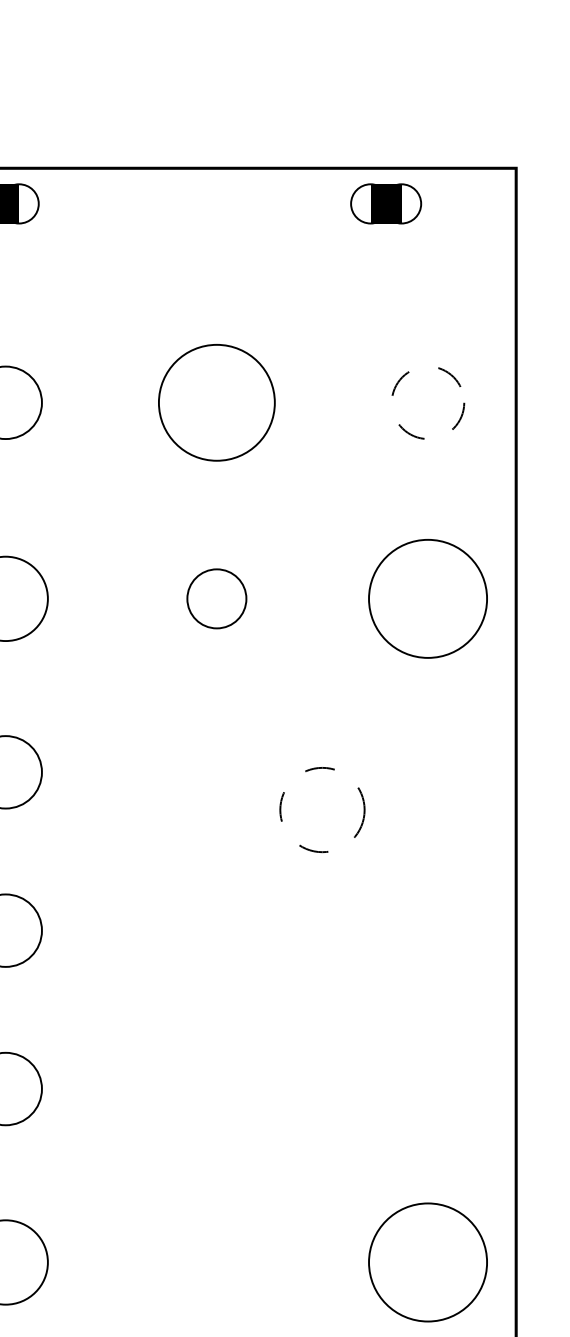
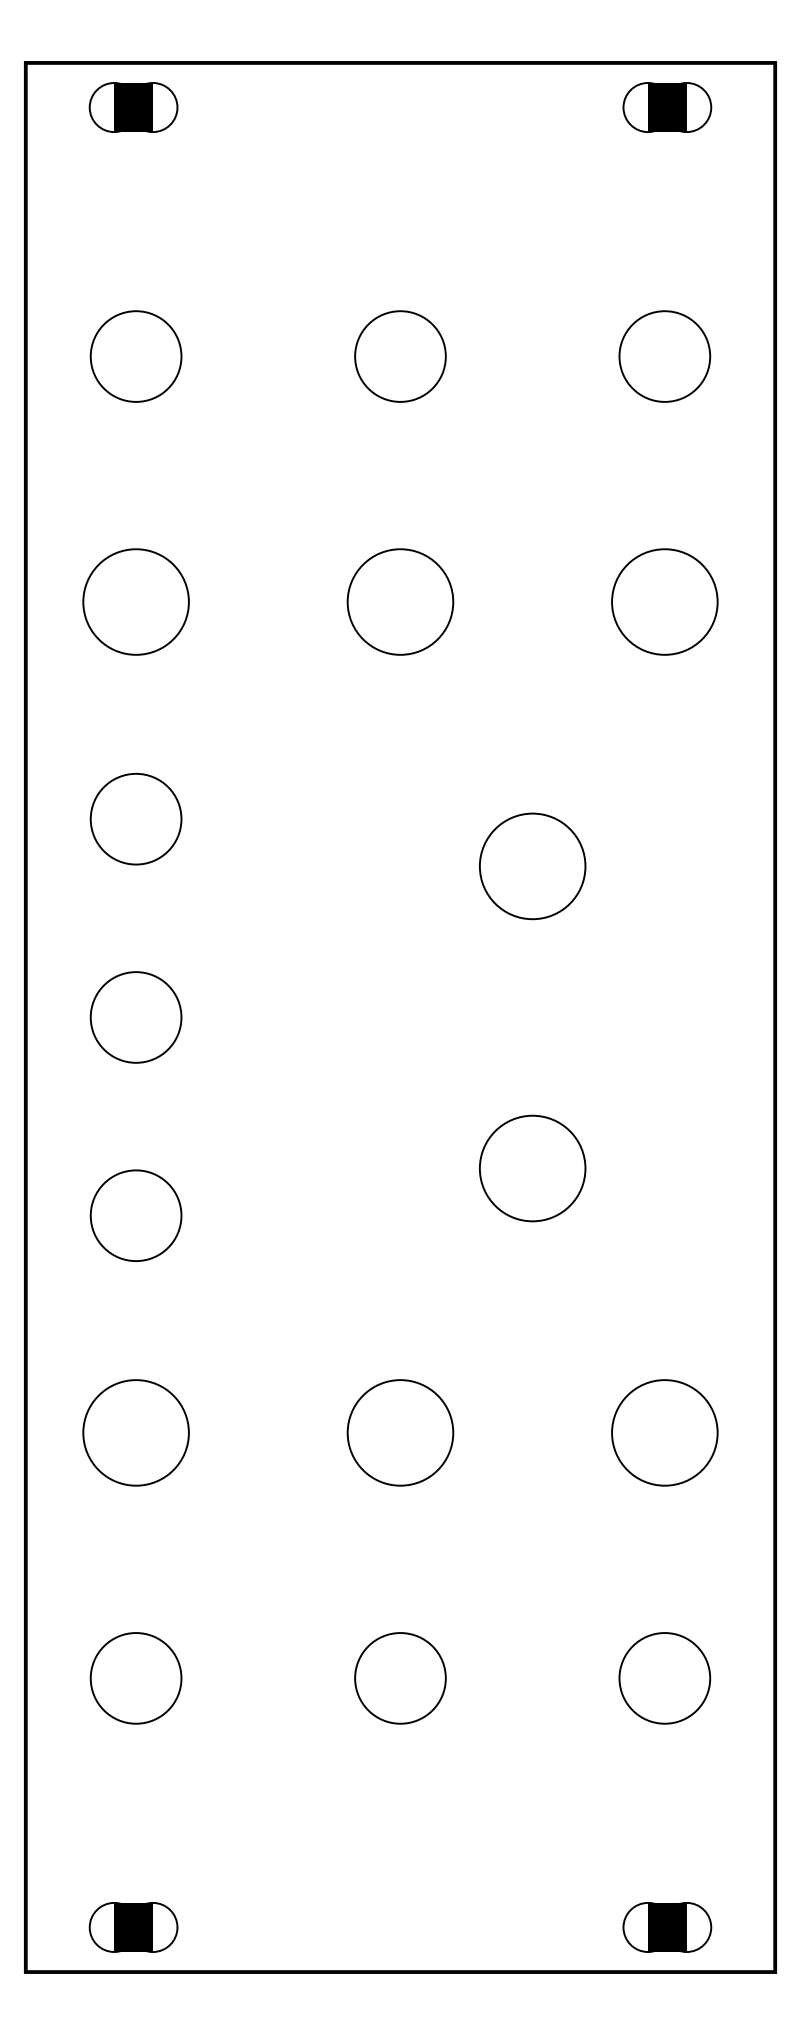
part: (386, 203) -> (667, 107), moved
circle: (216, 402) -> (400, 356), size x0.62
circle: (427, 402) -> (664, 356), dashed -> solid
circle: (216, 598) -> (400, 601), size x1.43
circle: (427, 598) -> (664, 601), size x0.71
circle: (322, 810) -> (532, 866), dashed -> solid
circle: (322, 1051) -> (532, 1168), added
circle: (216, 1262) -> (400, 1432), added
circle: (427, 1262) -> (664, 1432), size x0.71

